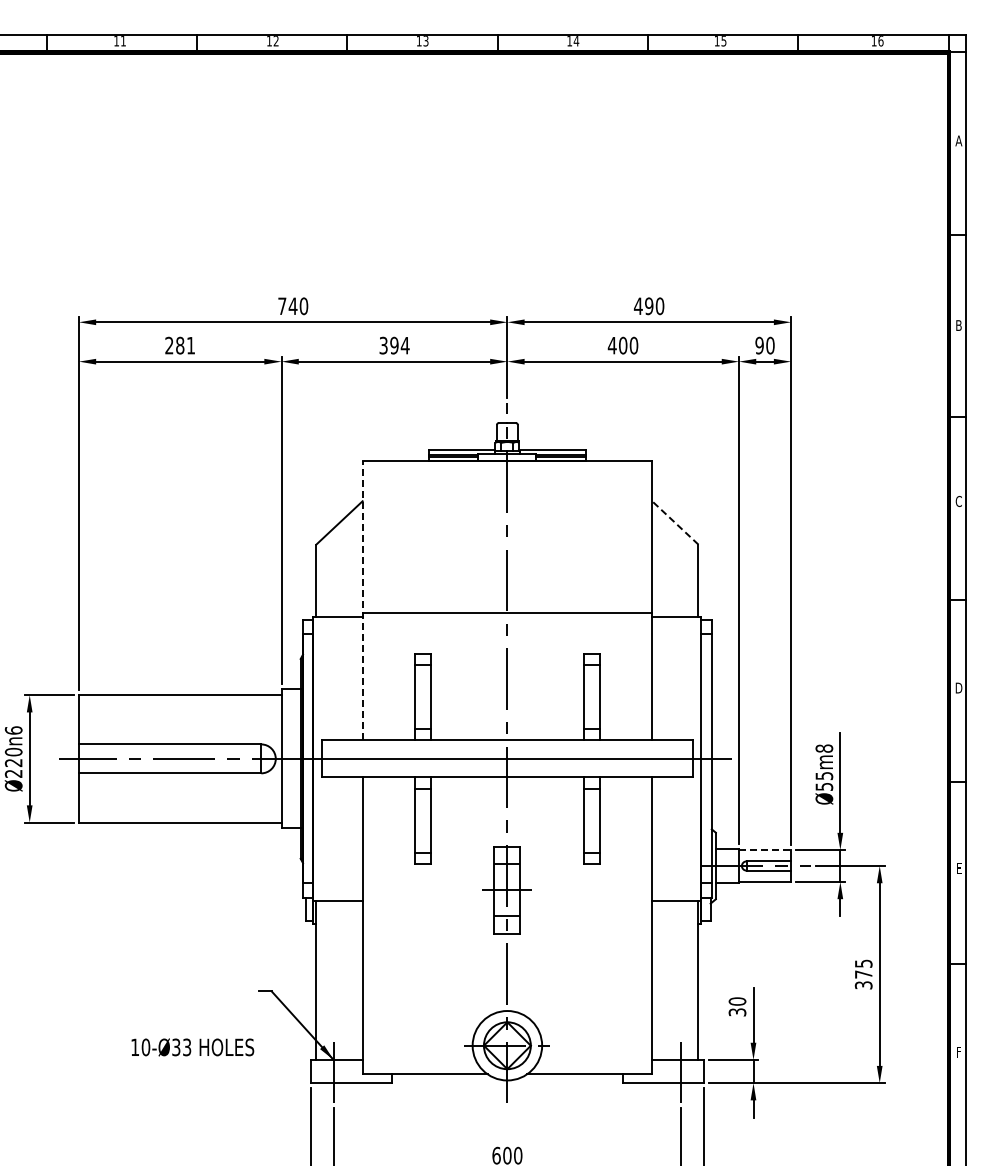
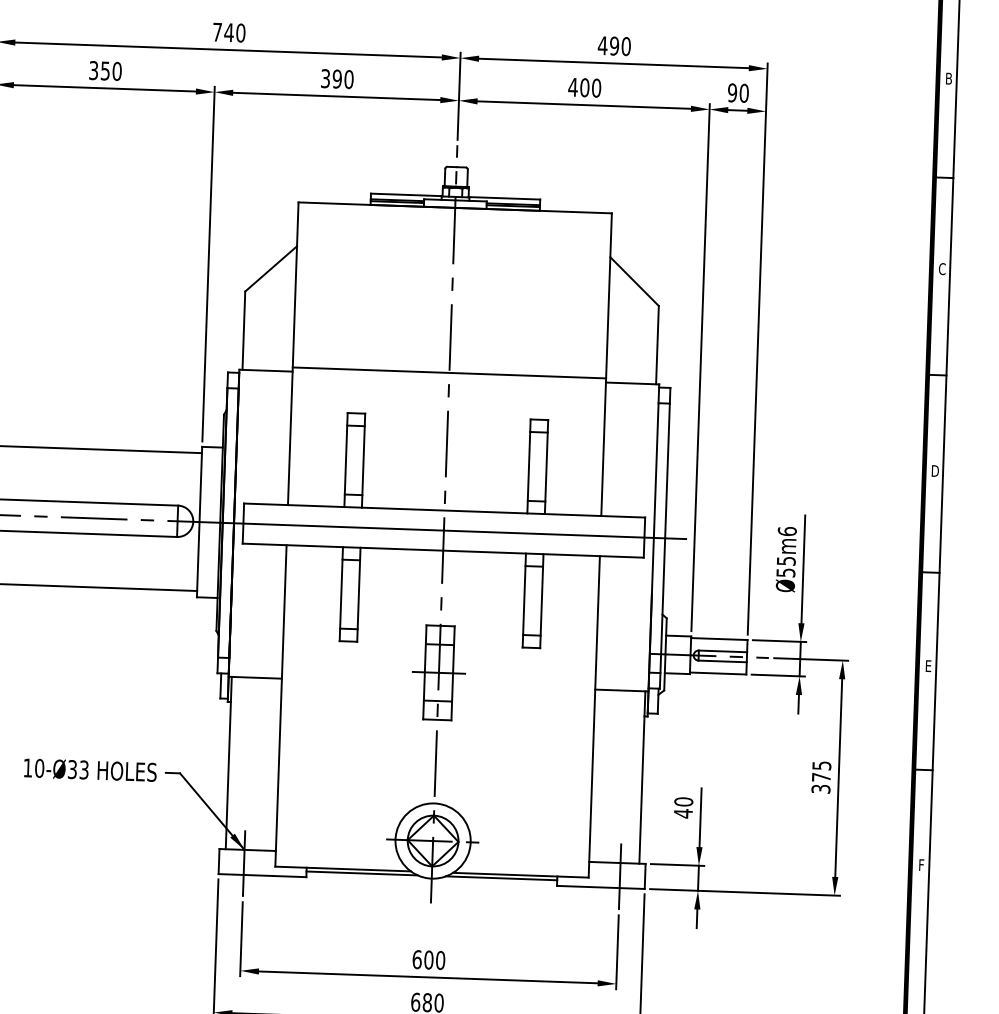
text: (180, 345) -> (105, 70), 281 -> 350
text: (404, 345) -> (348, 79), 394 -> 390
line: (675, 522) -> (634, 281), dashed -> solid
line: (362, 600) -> (293, 353), dashed -> solid
text: (824, 748) -> (787, 531), Ø55m8 -> Ø55m6
line: (765, 850) -> (719, 639), dashed -> solid
text: (737, 1012) -> (683, 813), 30 -> 40
text: (192, 1047) -> (90, 770), moved
line: (442, 1077) -> (361, 872), added
line: (571, 1077) -> (501, 877), added

